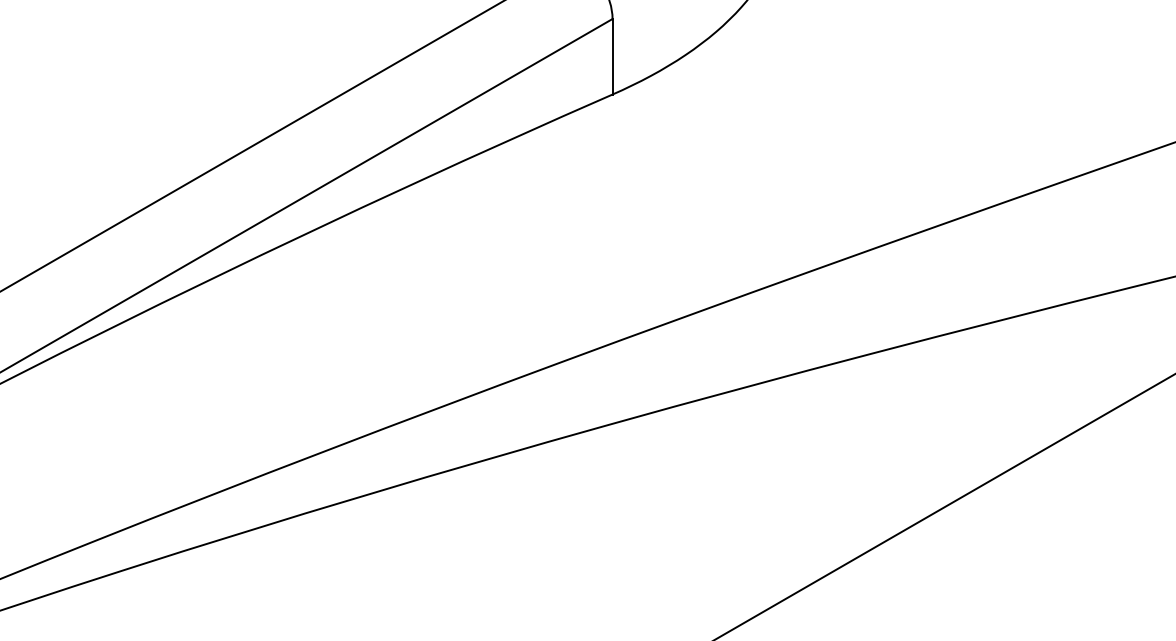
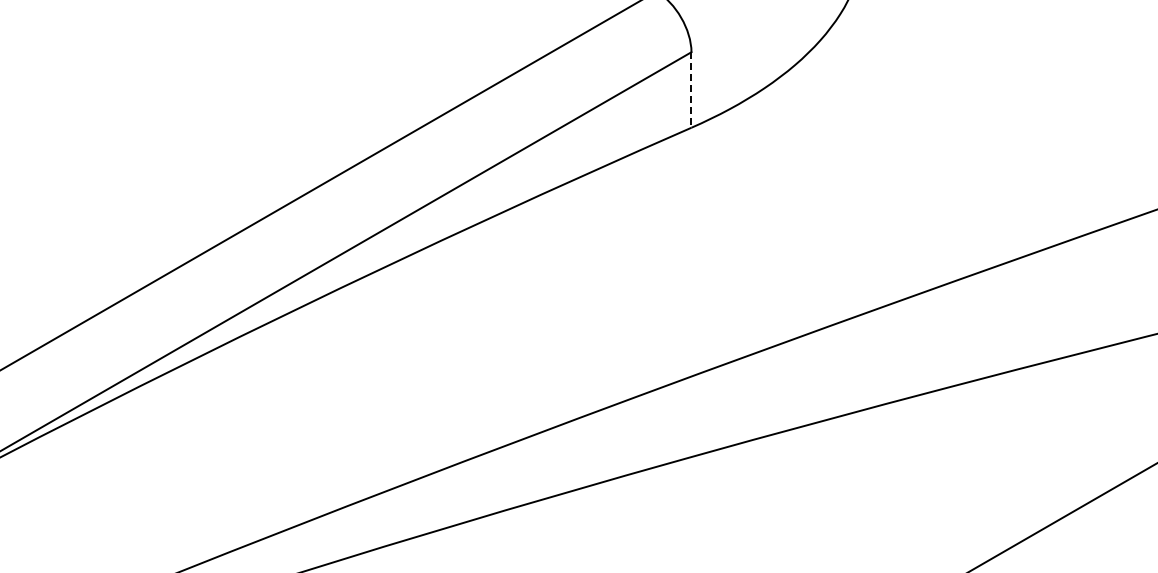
line: (612, 56) -> (691, 89), solid -> dashed

